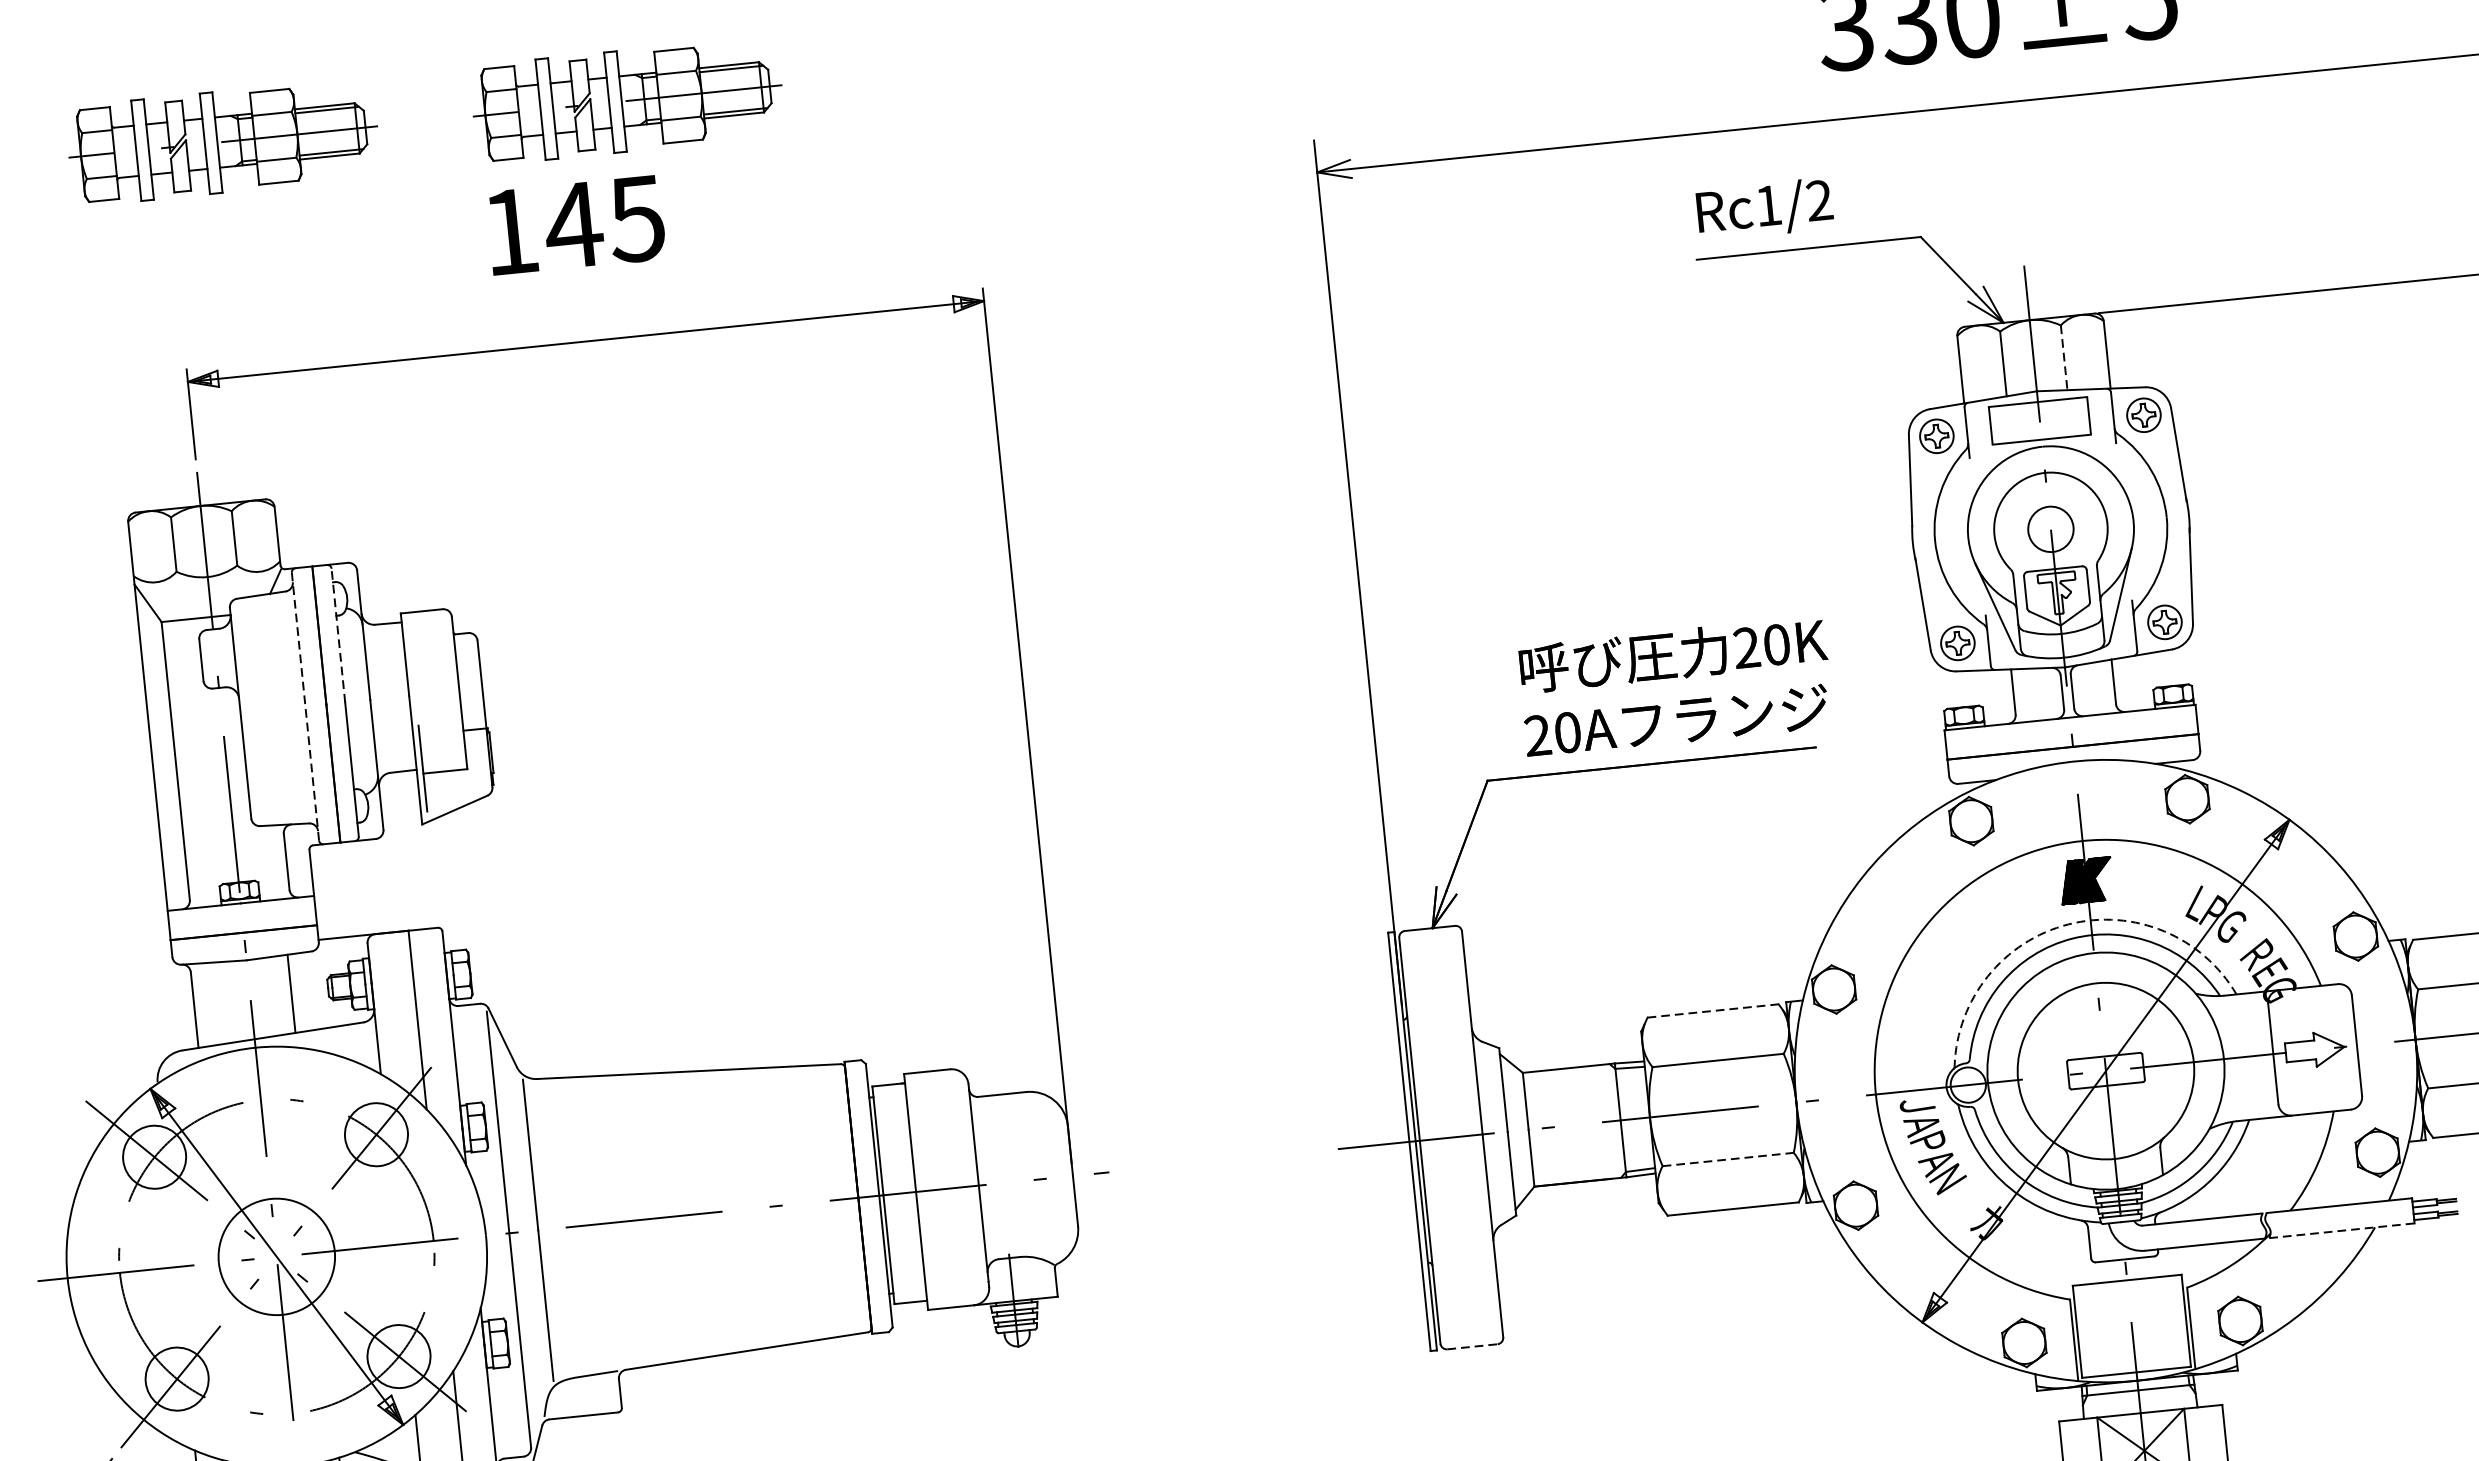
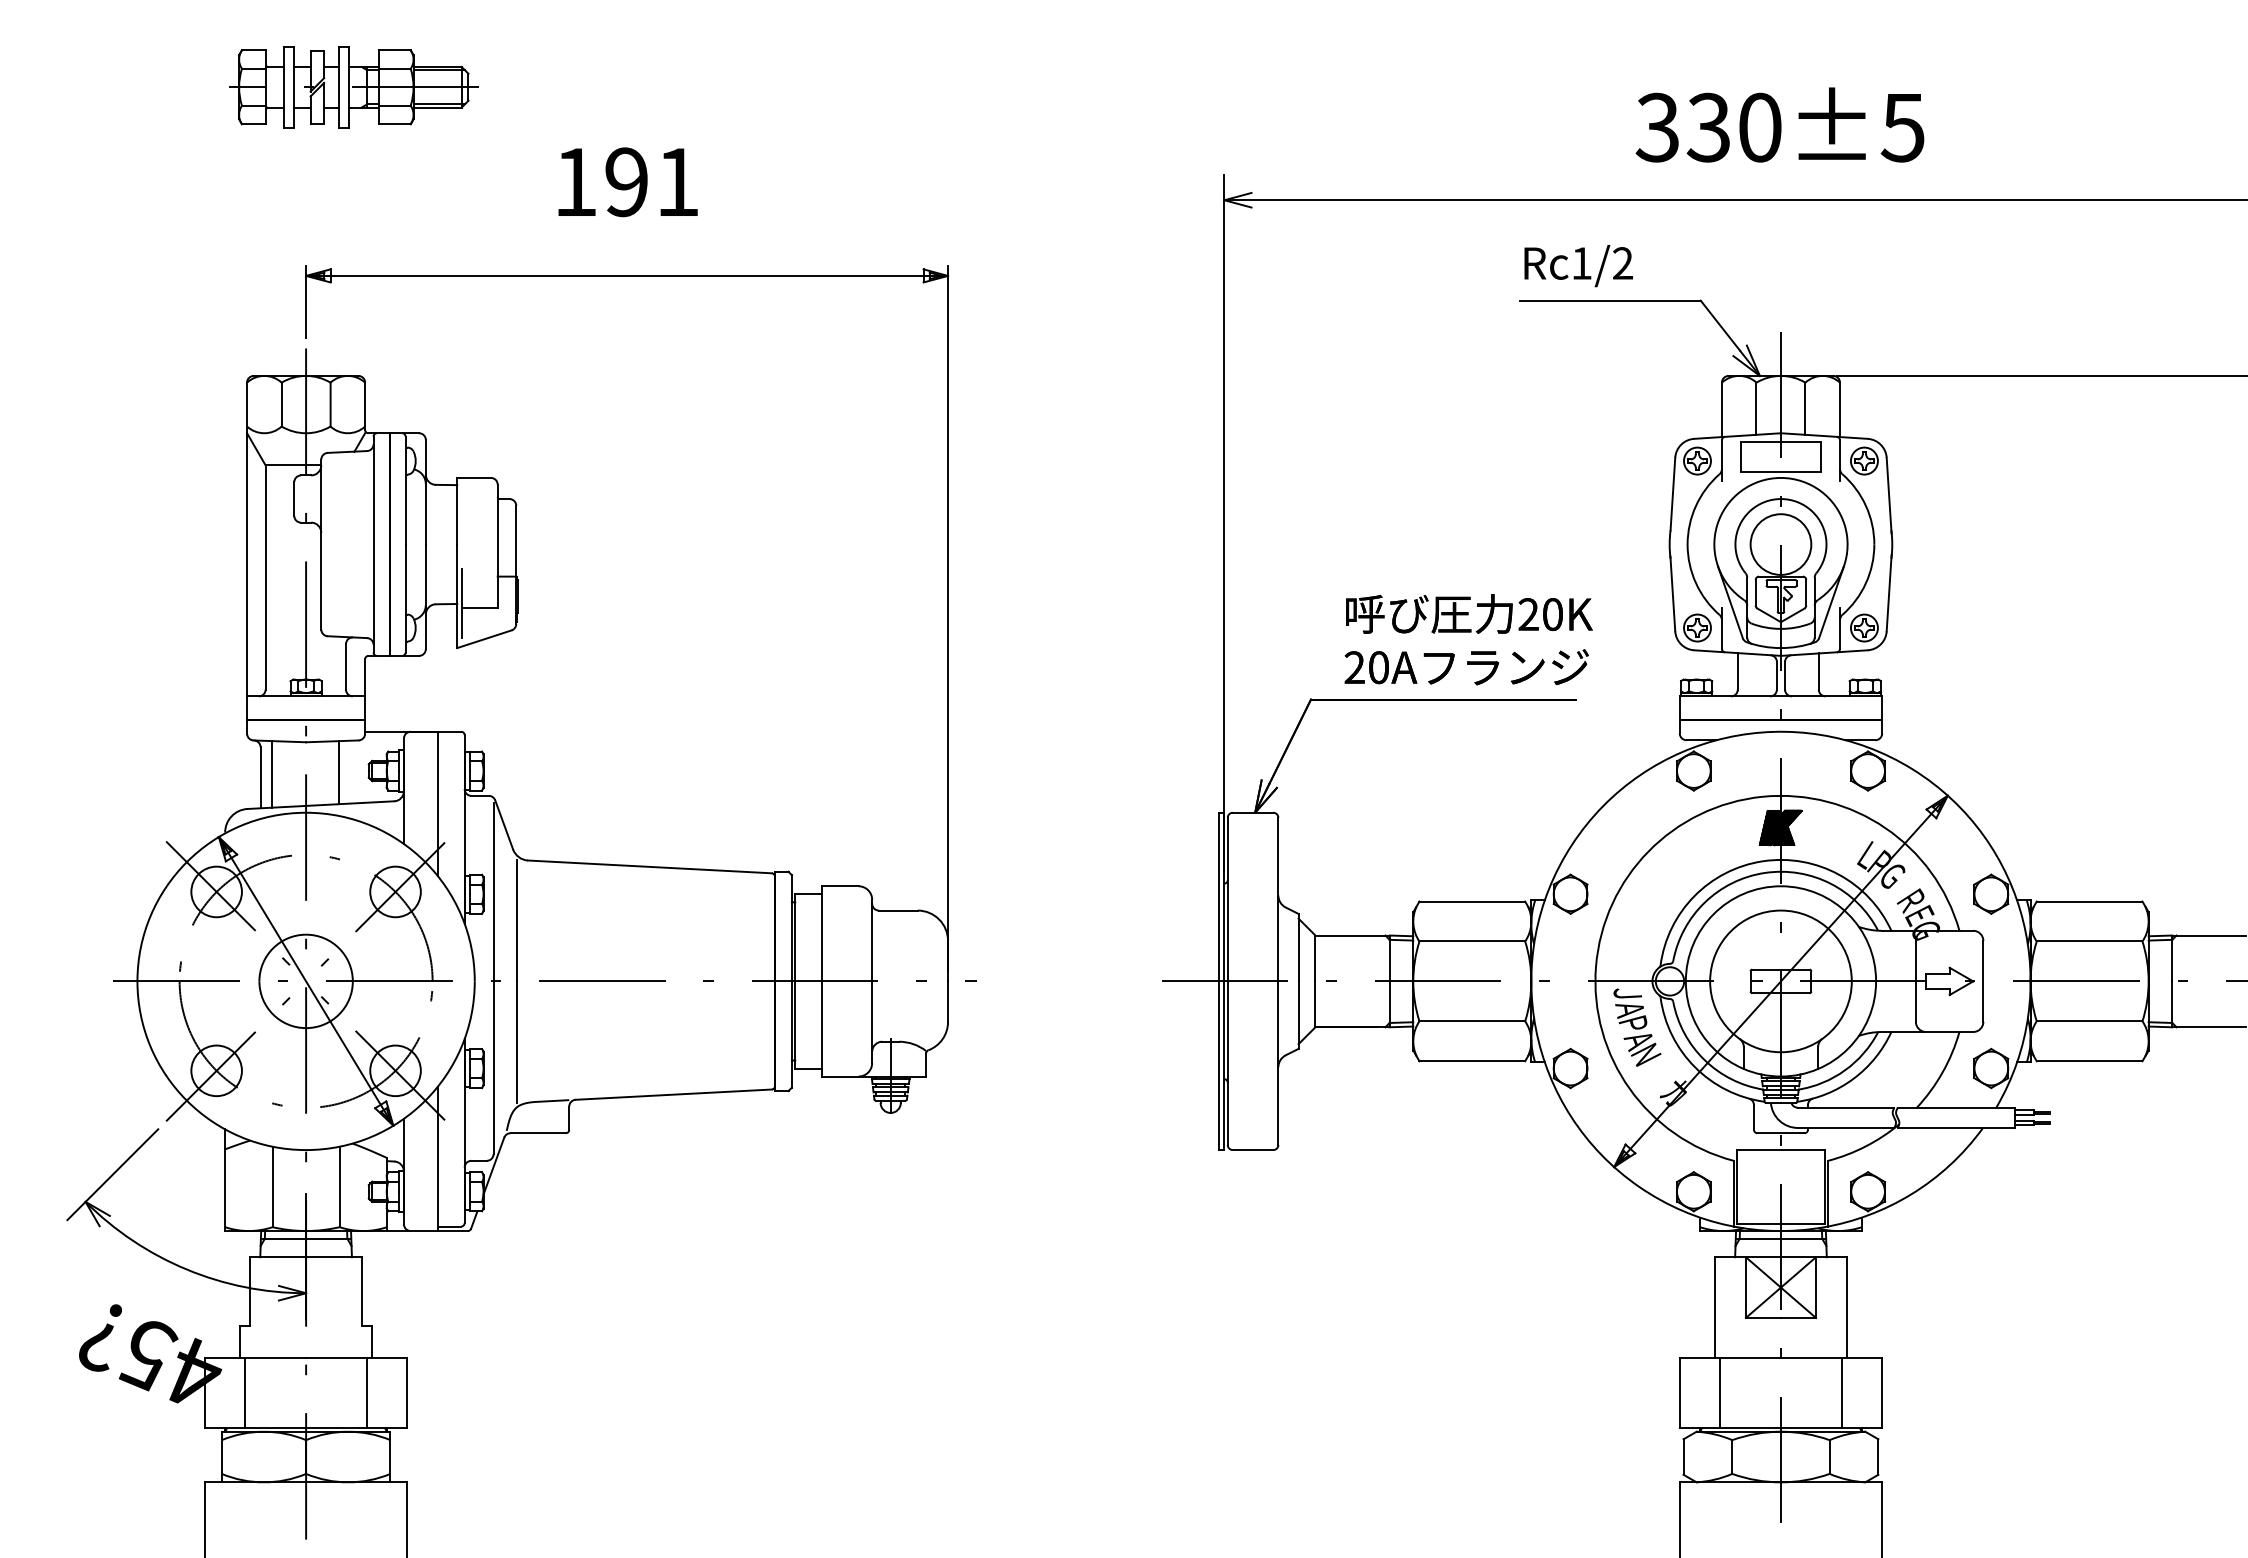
part: (627, 101) -> (679, 87), removed
text: (603, 222) -> (650, 182), 145 -> 191
line: (2064, 358) -> (1805, 409), dashed -> solid
circle: (2050, 529) -> (1780, 544), size x1.67
line: (338, 635) -> (405, 490), dashed -> solid
line: (305, 706) -> (373, 544), dashed -> solid
arc: (2069, 924) -> (1763, 861), dashed -> solid
line: (208, 1003) -> (272, 773), added
line: (1713, 1010) -> (1472, 901), dashed -> solid
line: (1728, 1159) -> (1472, 1021), dashed -> solid
line: (2342, 1230) -> (1956, 1127), dashed -> solid
line: (1473, 1347) -> (1253, 1150), dashed -> solid

